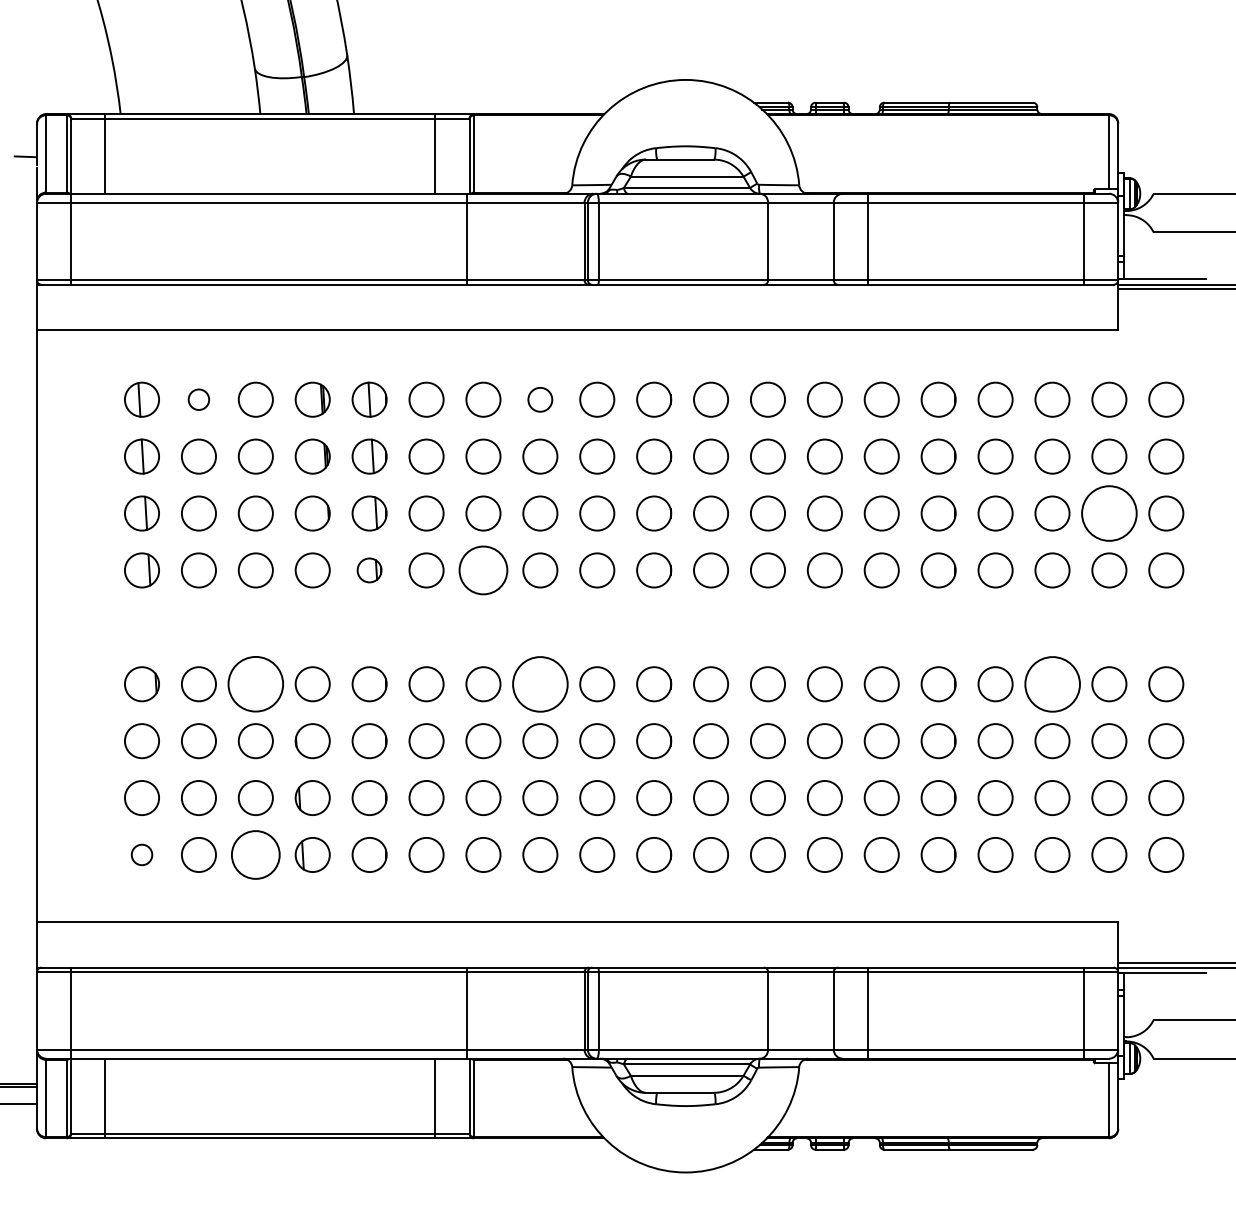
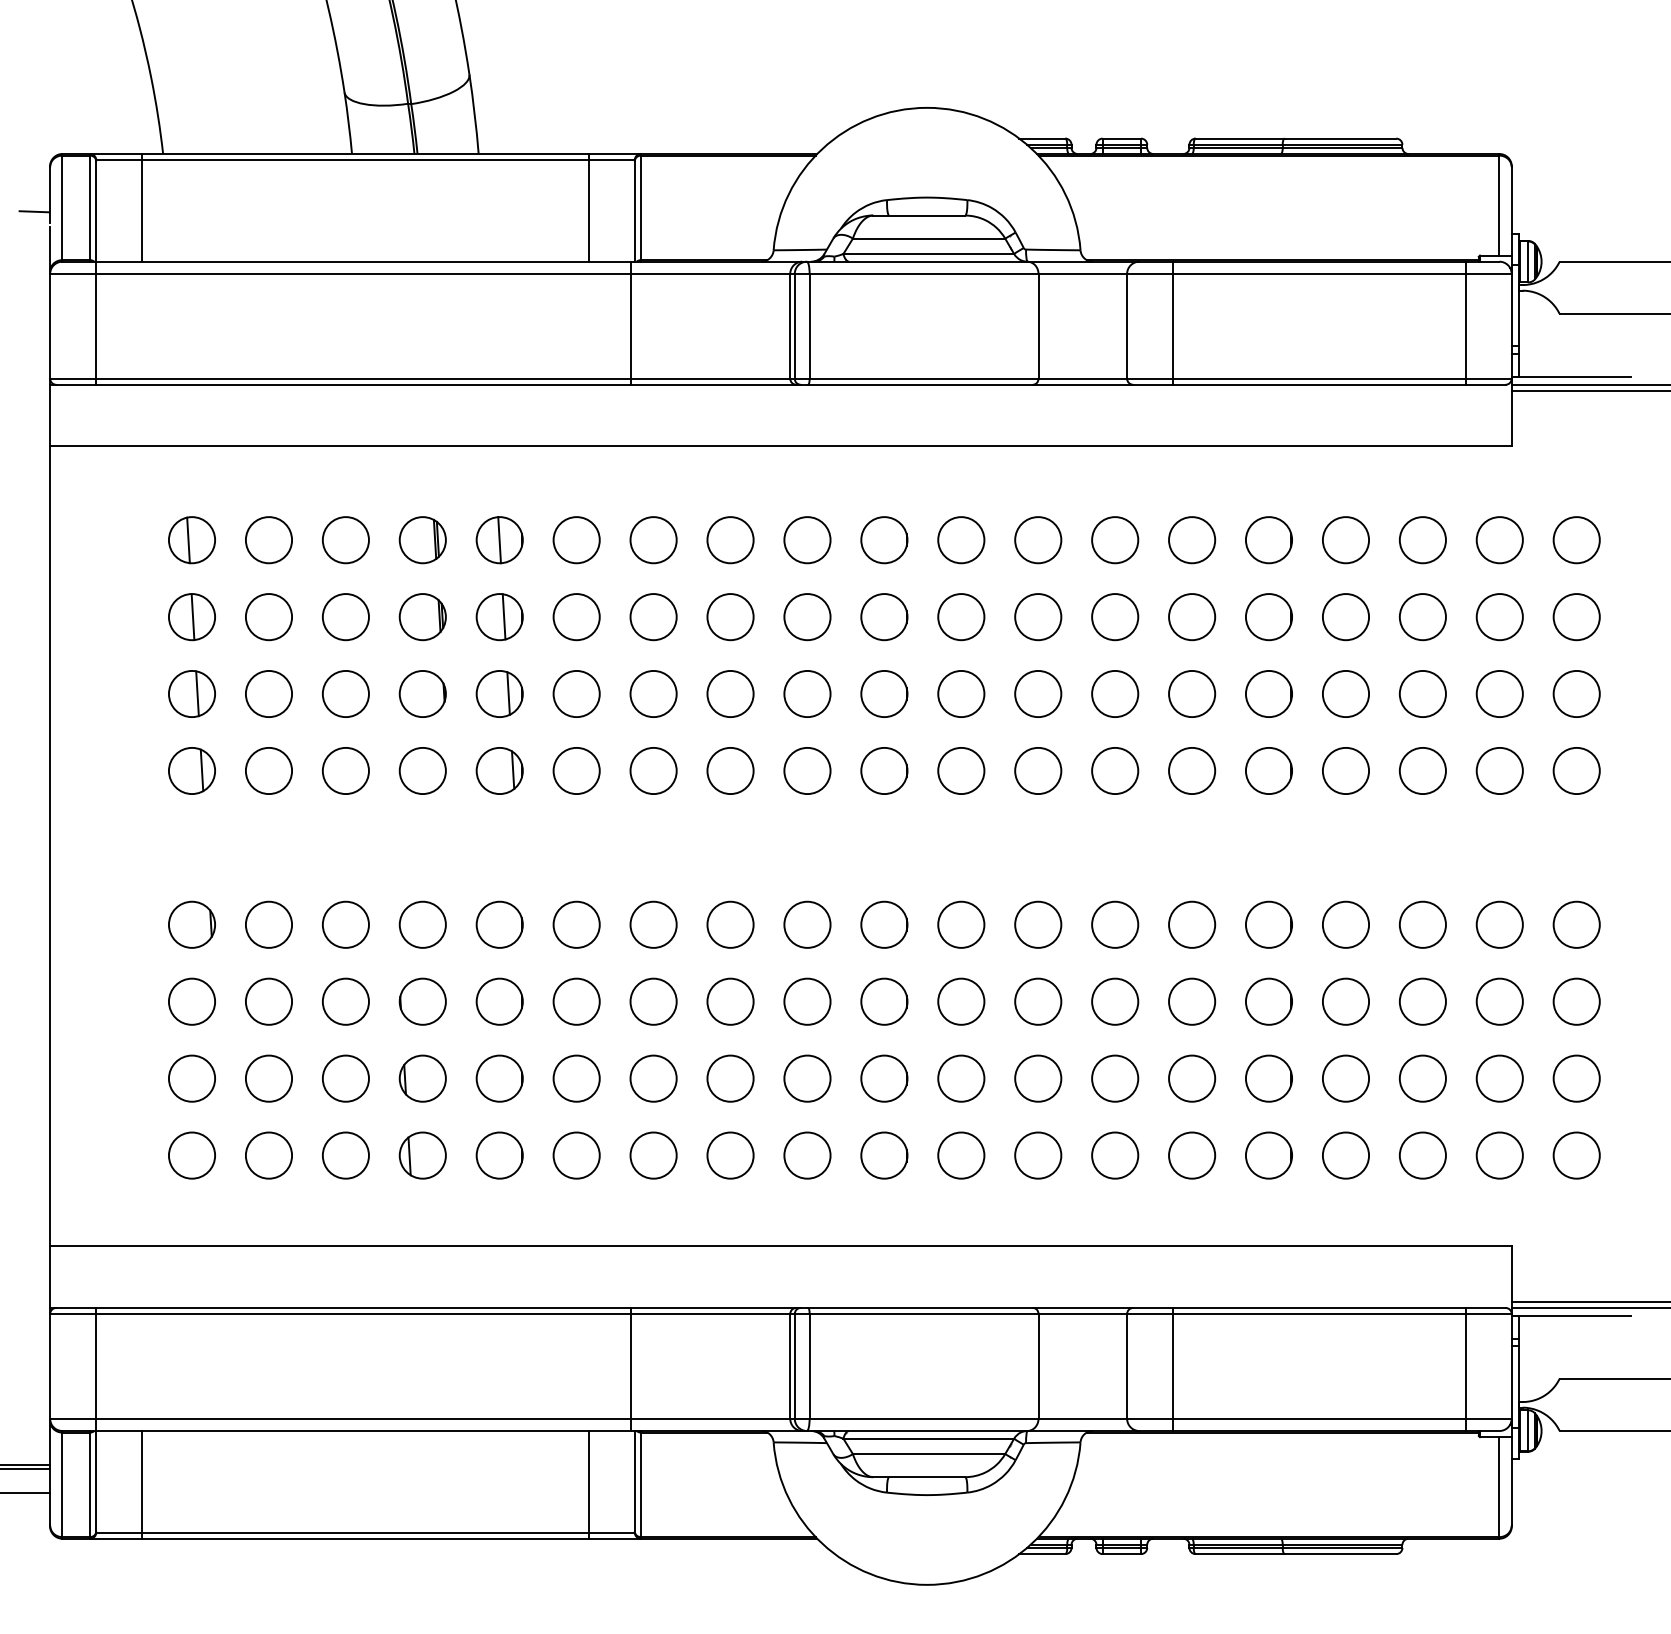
circle: (198, 399) -> (268, 540), size x1.67
circle: (540, 399) -> (730, 540), size x1.43
circle: (1109, 513) -> (1499, 693), size x0.62
part: (369, 570) -> (499, 770), size x1.43
circle: (483, 570) -> (653, 770), size x0.71
circle: (255, 684) -> (345, 924), size x0.62
circle: (540, 684) -> (730, 924), size x0.62
circle: (1052, 684) -> (1422, 924), size x0.62
circle: (141, 854) -> (191, 1155), size x1.67
circle: (255, 854) -> (345, 1155), size x0.71

